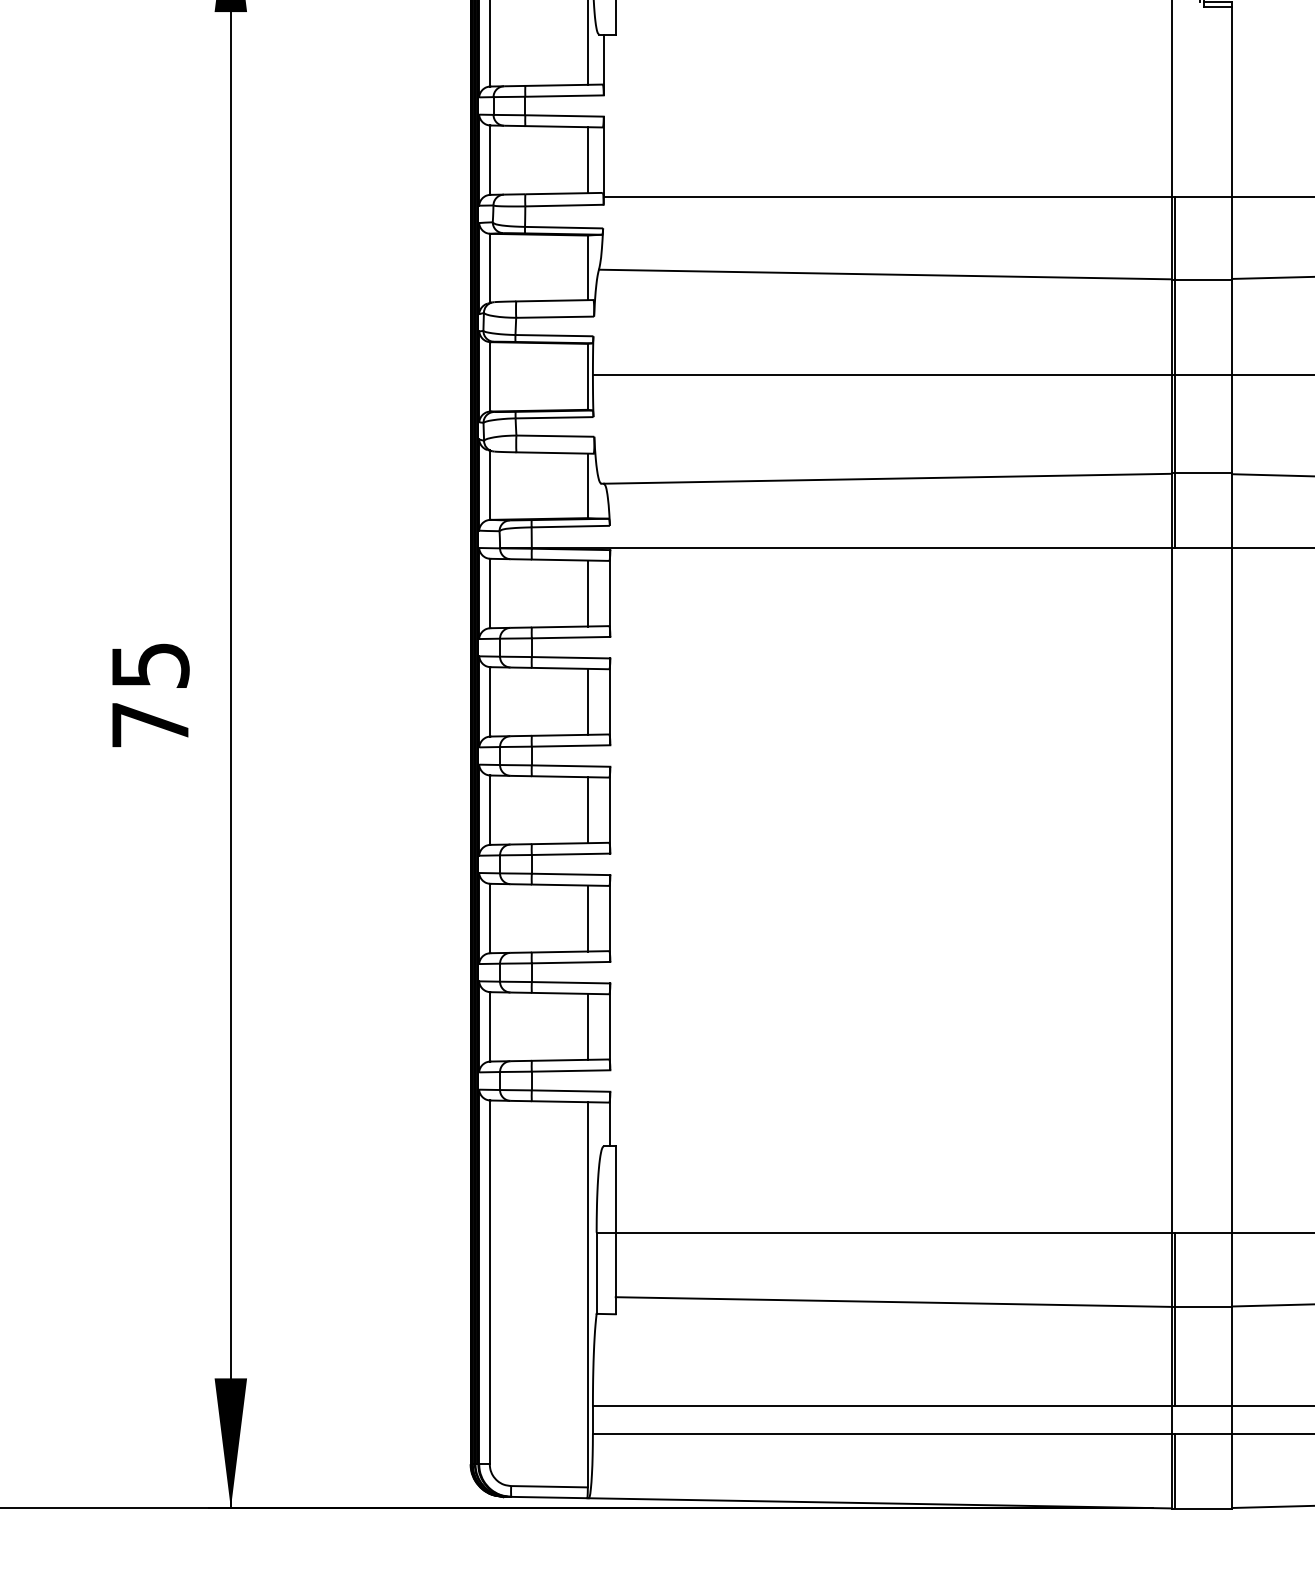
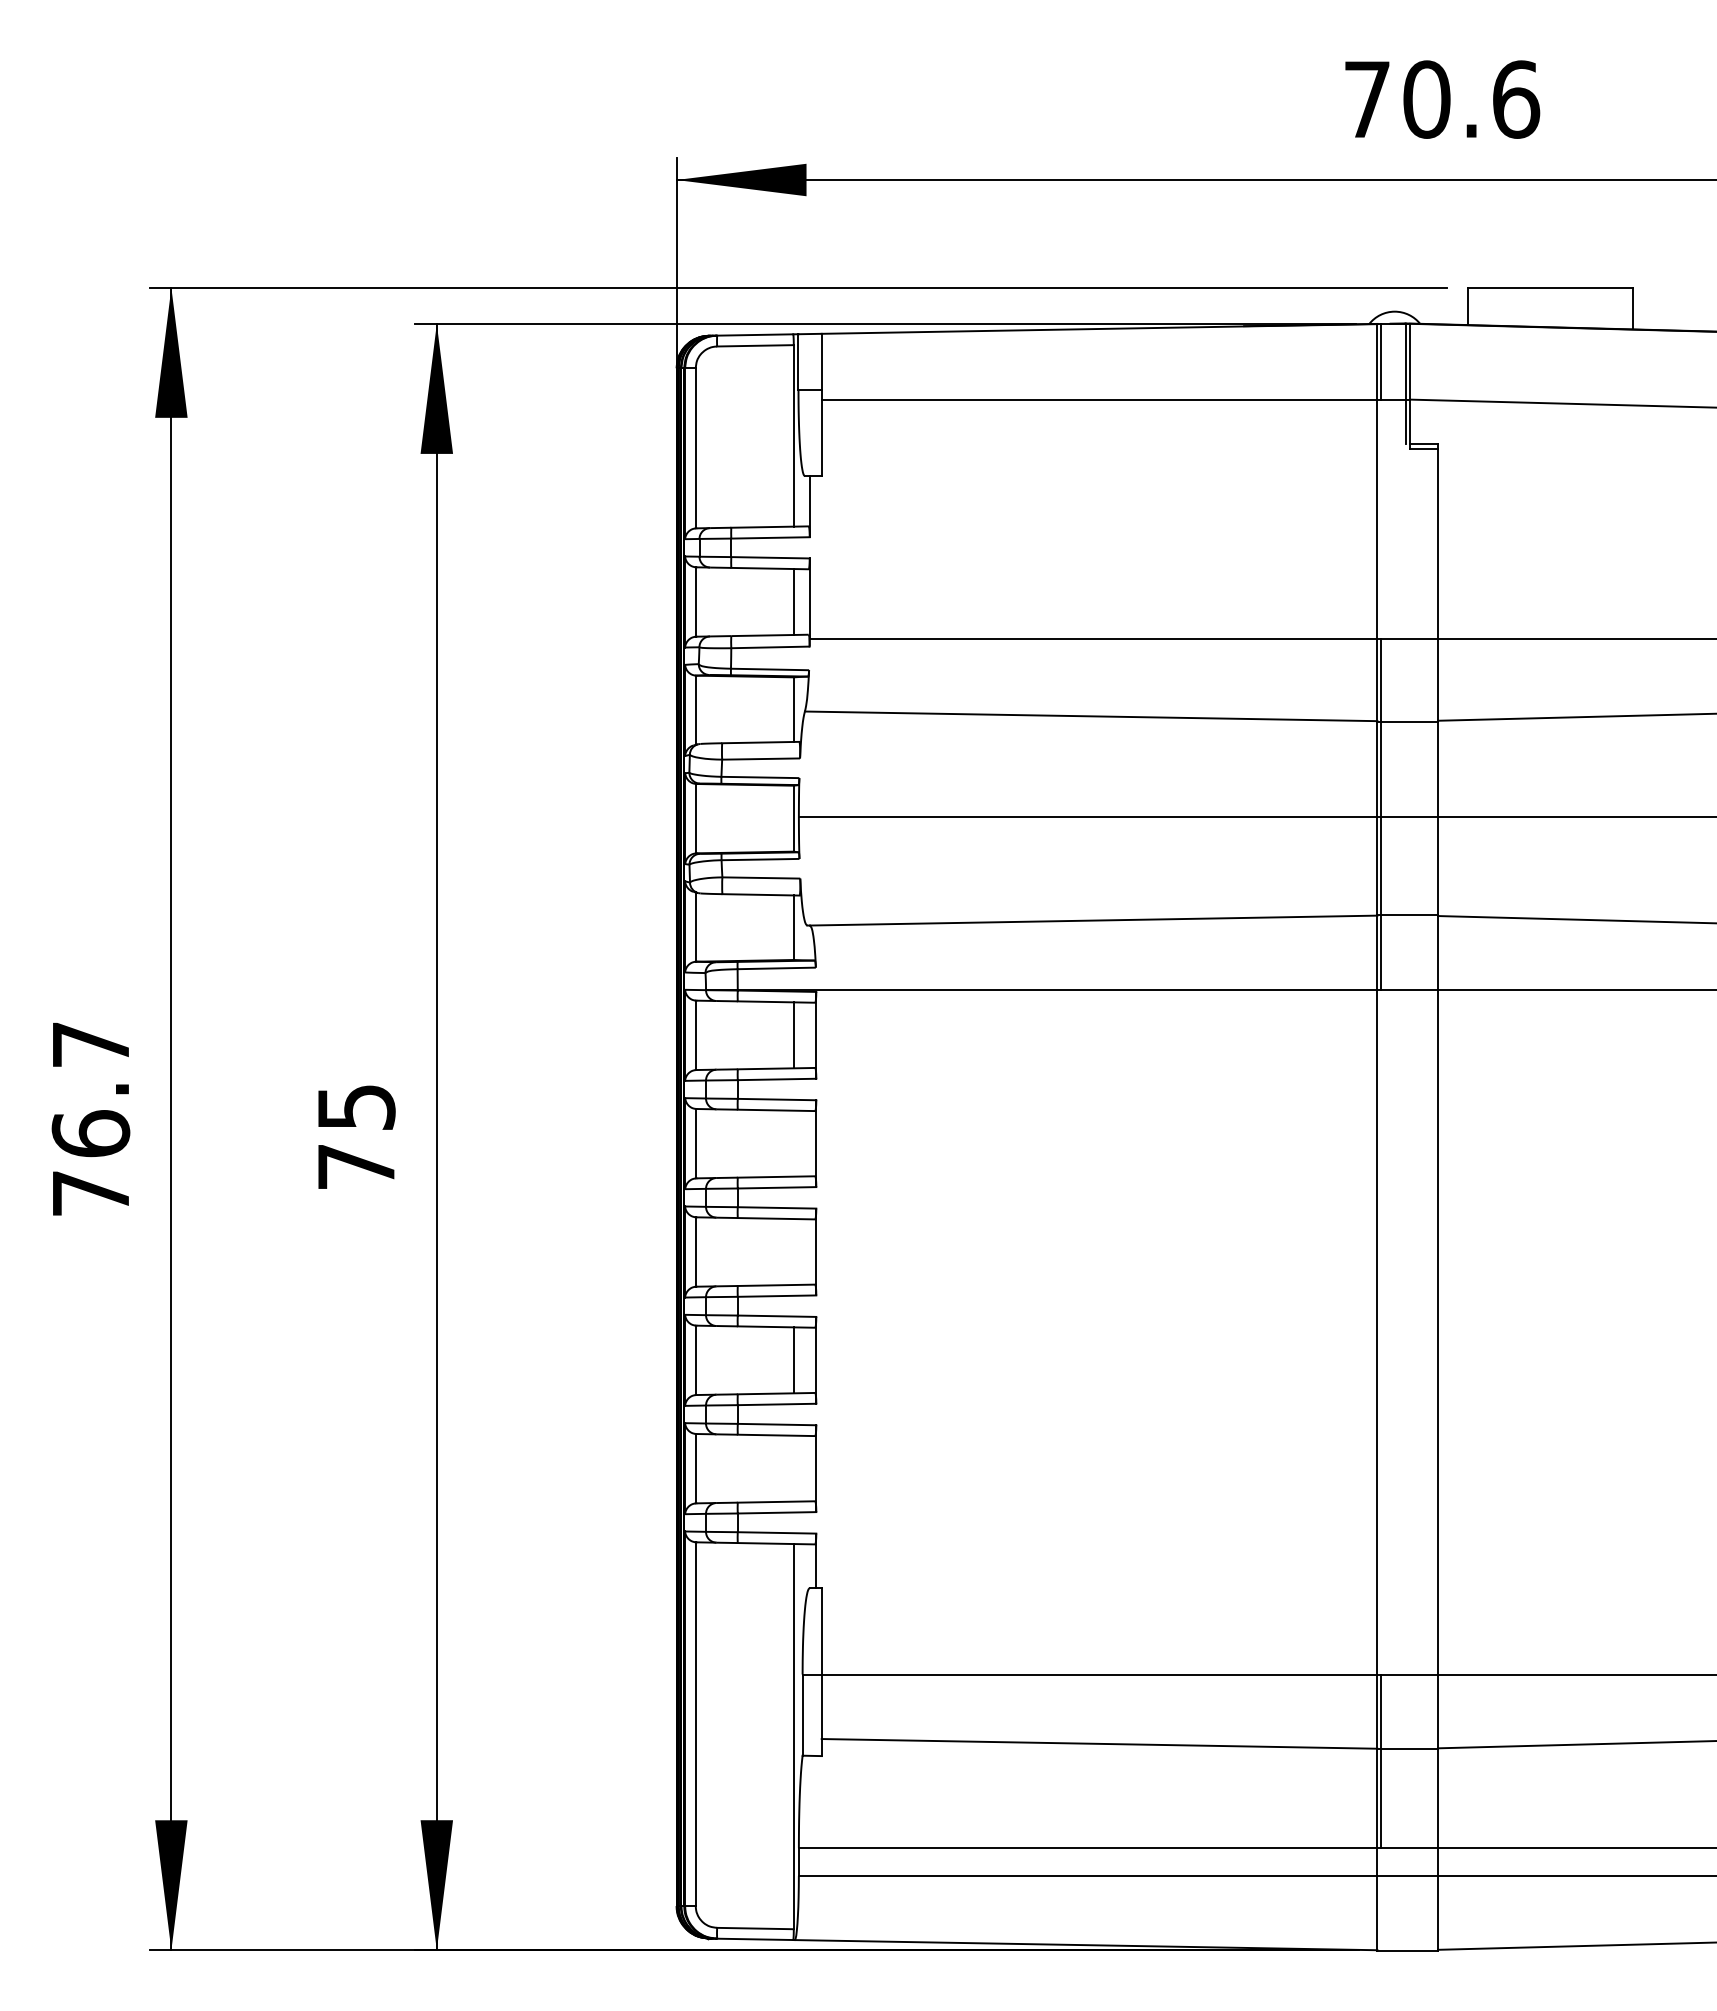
line: (587, 701) -> (793, 1143), removed
line: (587, 809) -> (793, 1251), removed
line: (587, 1026) -> (793, 1468), removed
line: (1174, 1471) -> (1380, 1913), removed

